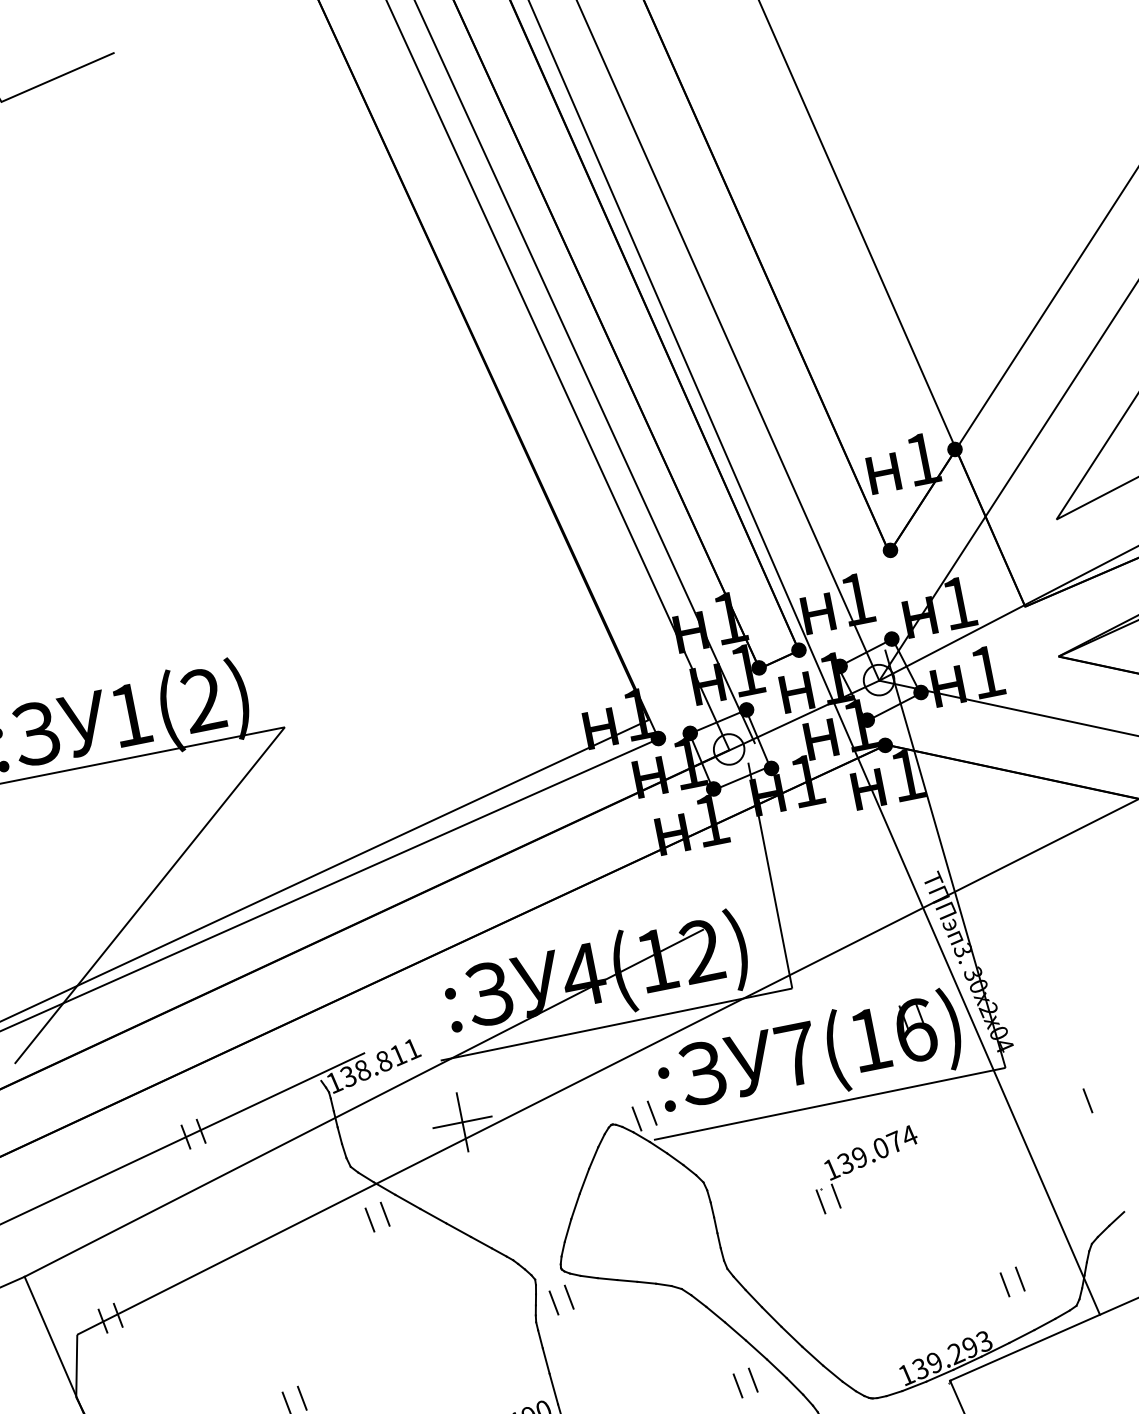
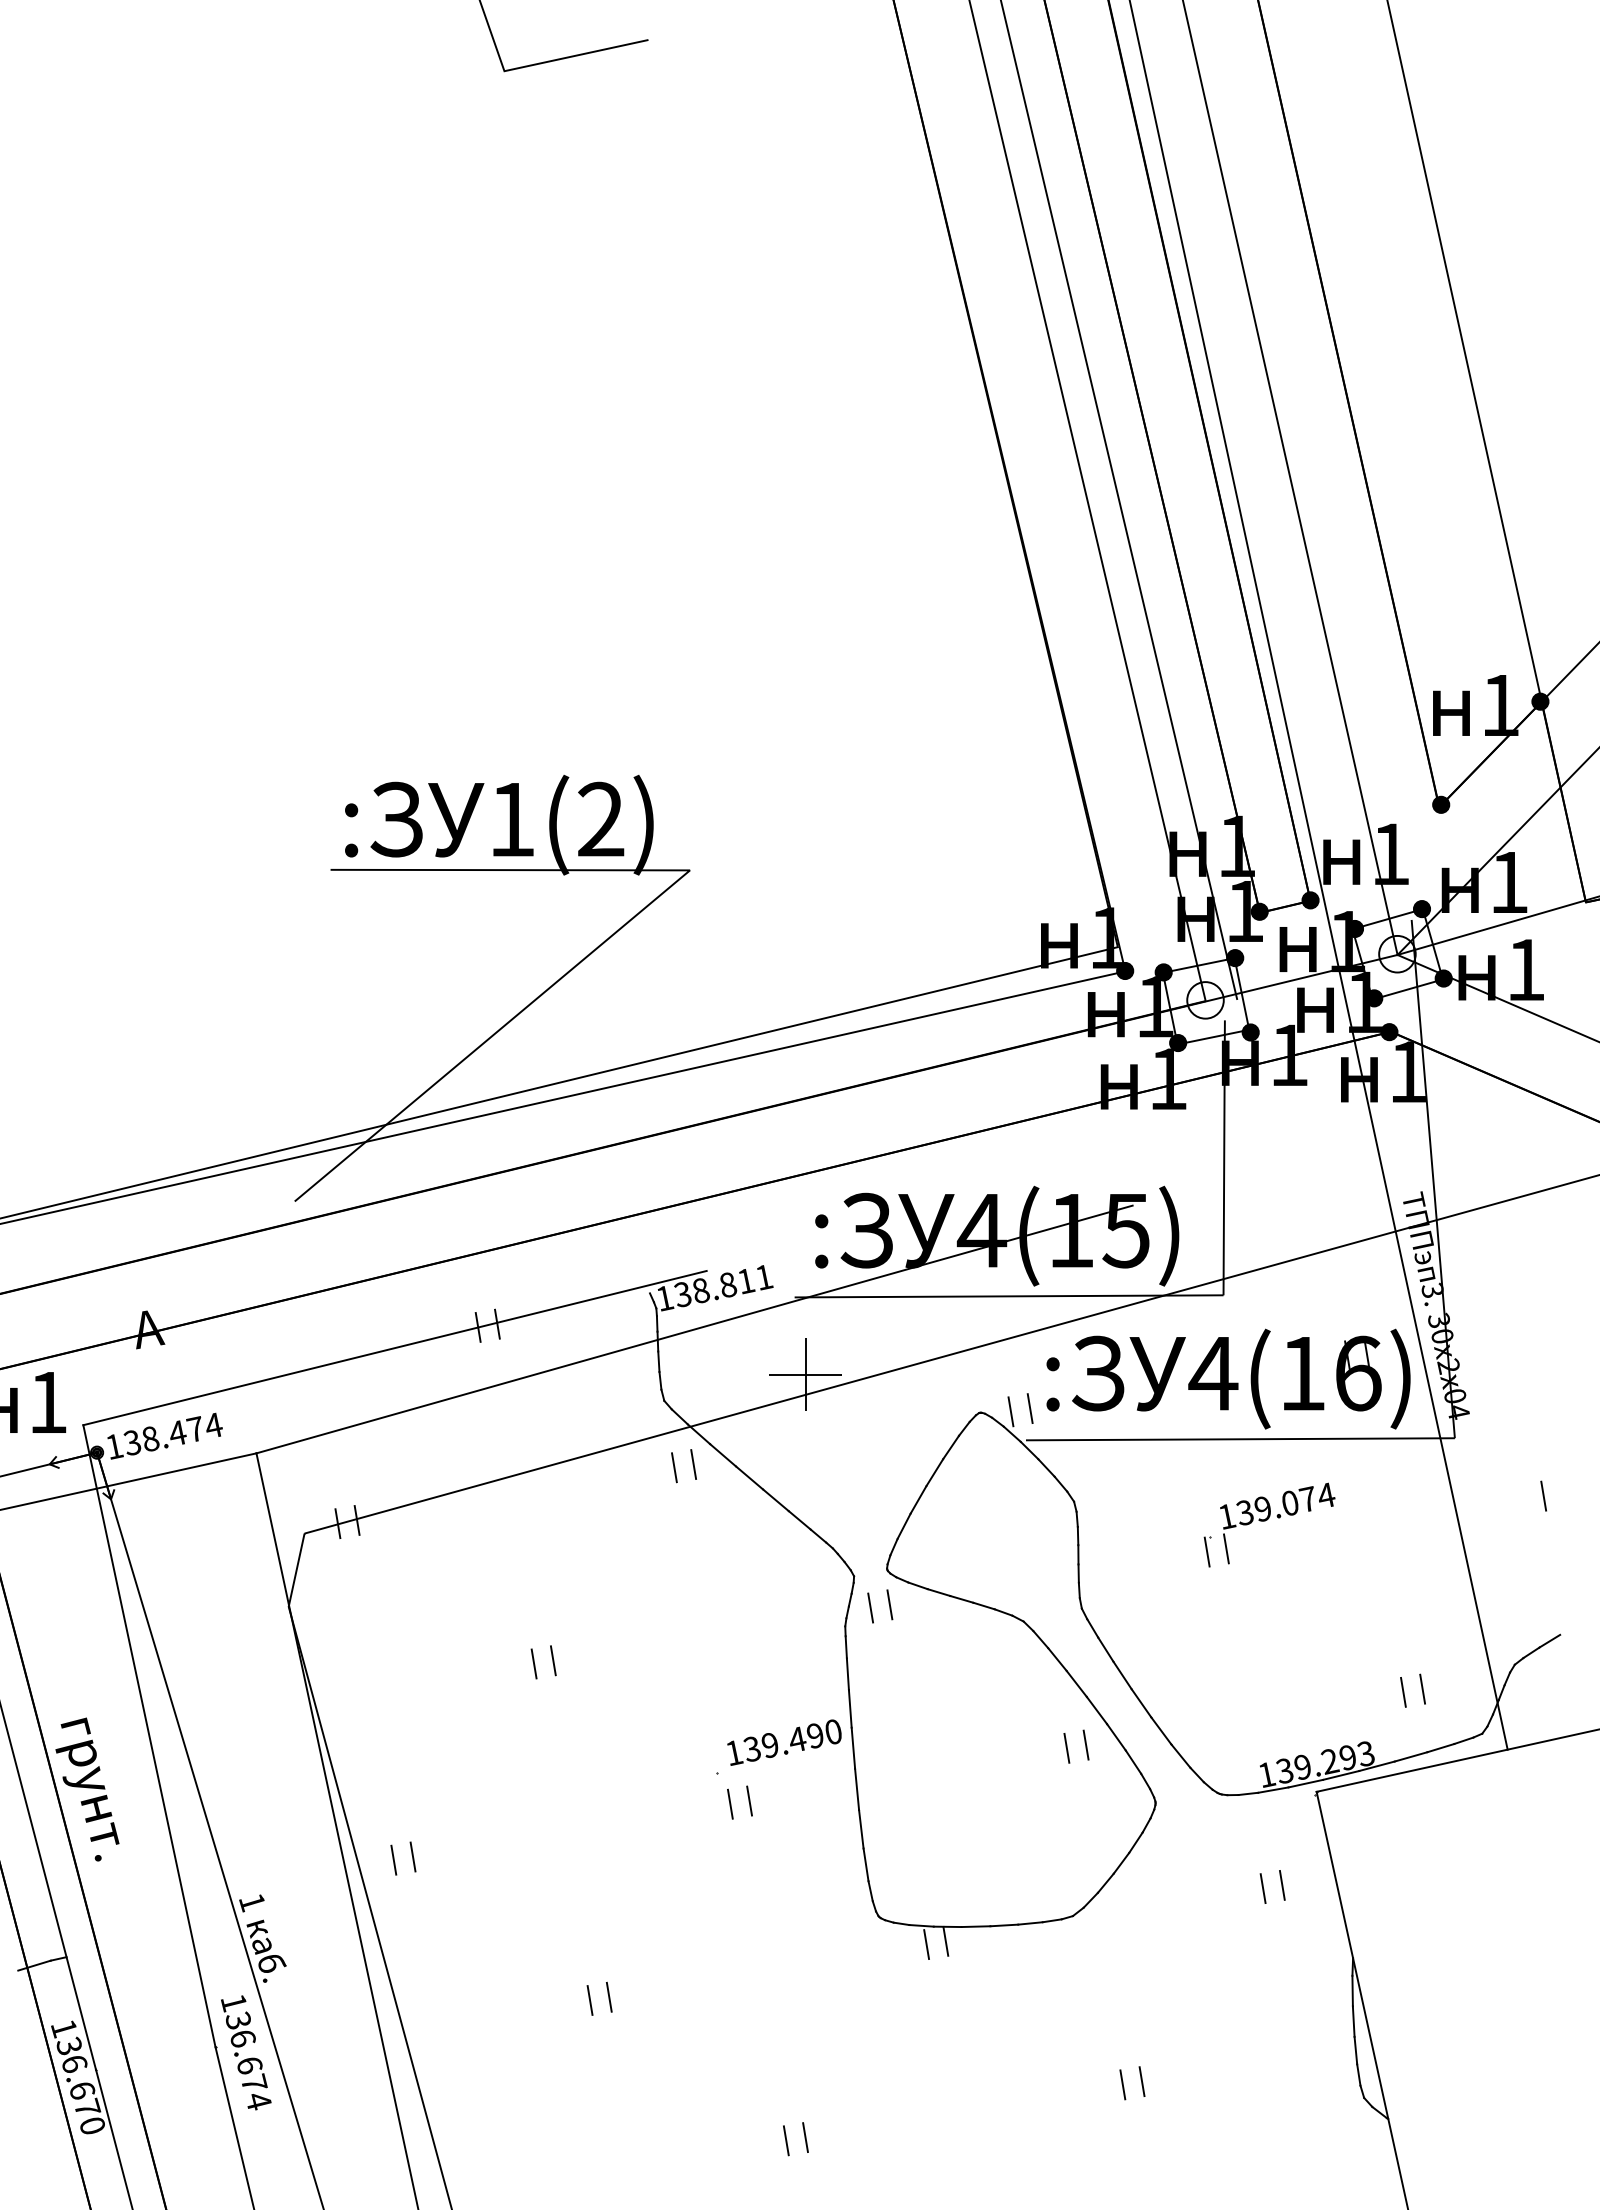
text: (701, 951) -> (1125, 1230), 4(12) -> 4(15)
text: (796, 1054) -> (1213, 1373), 7(16) -> 4(16)

